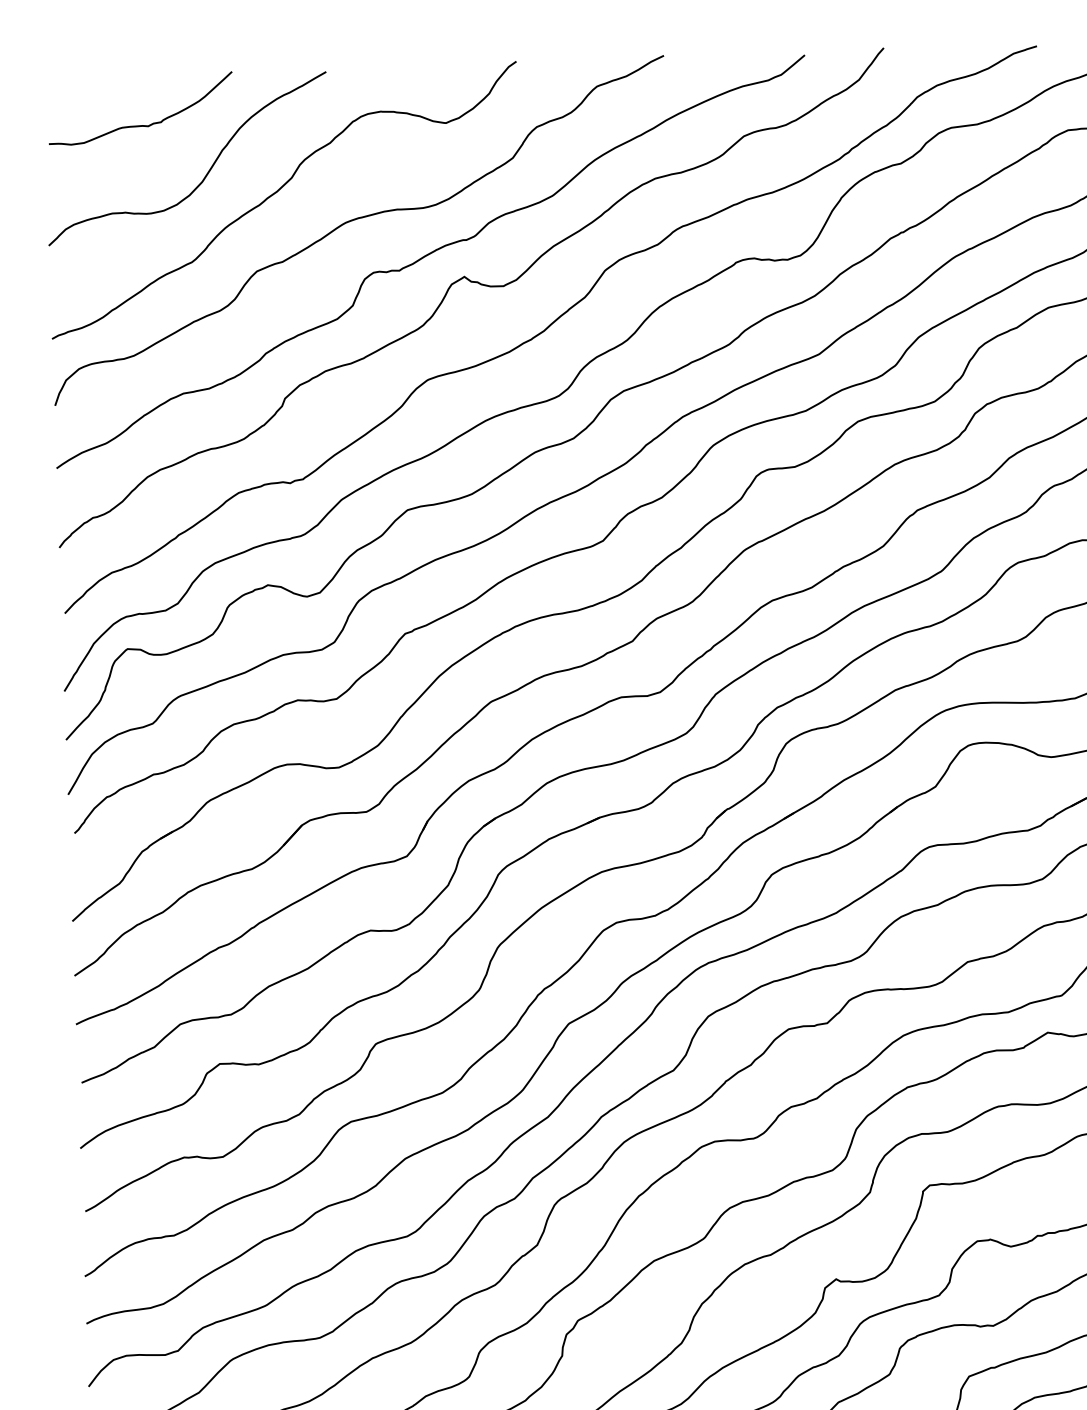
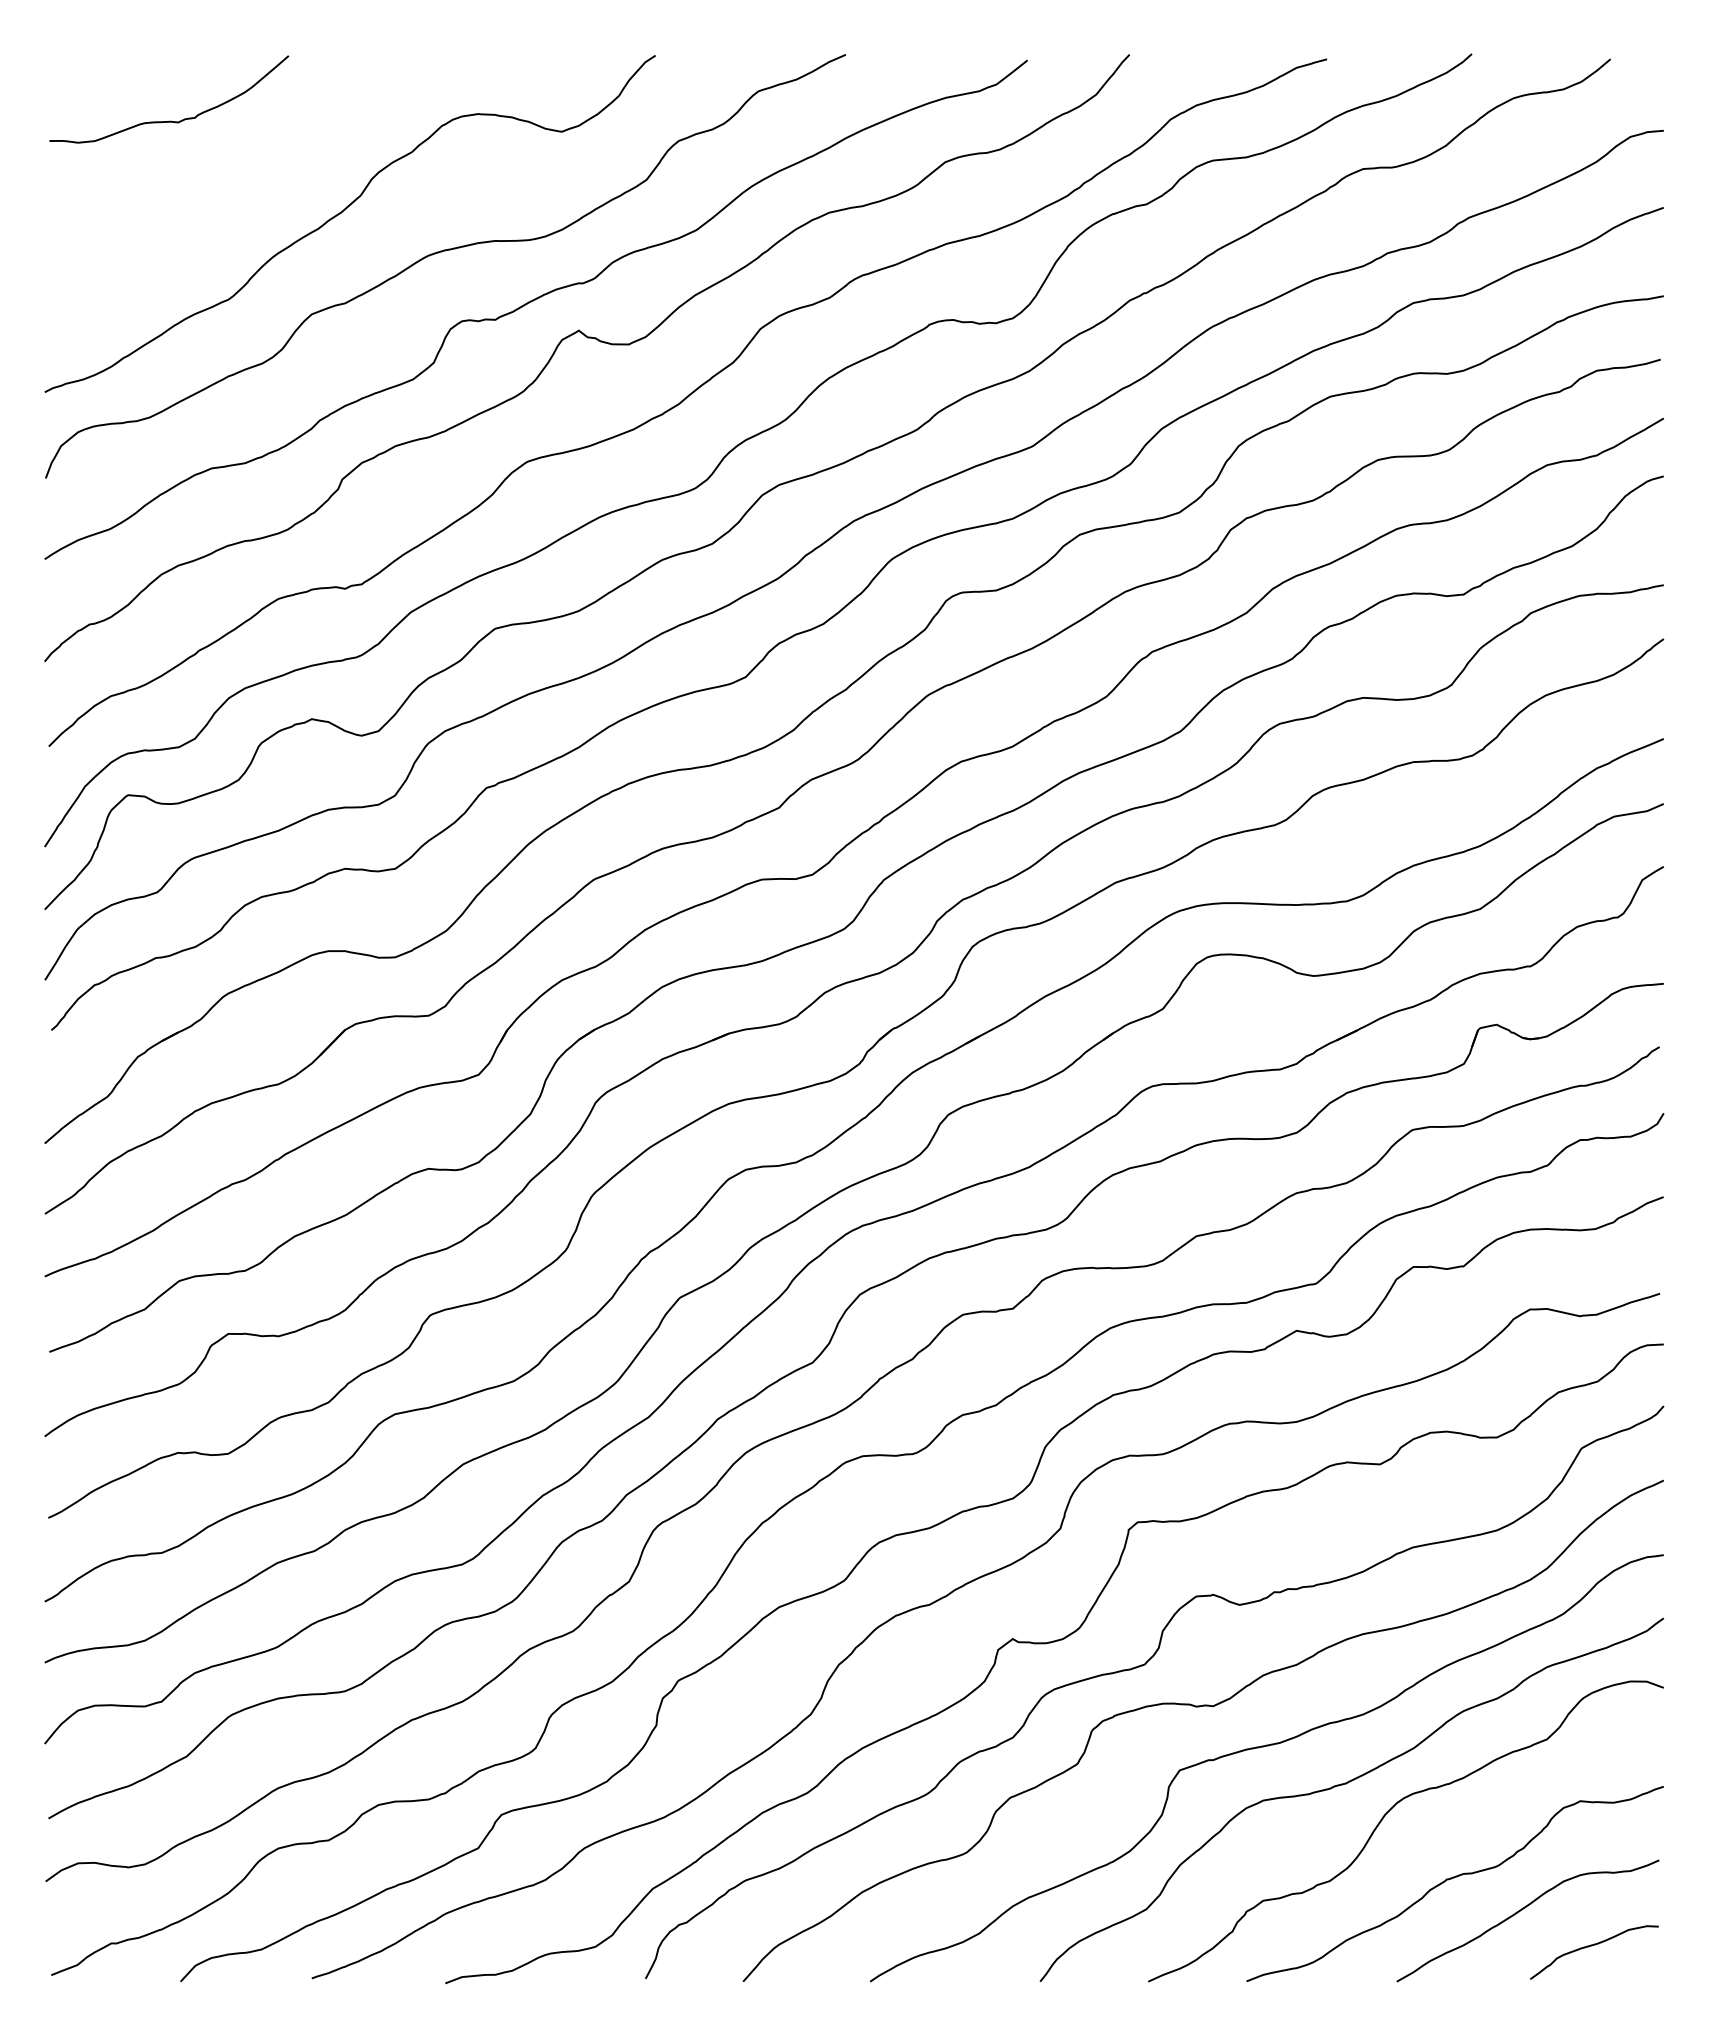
curve: (208, 169) -> (254, 181), removed

